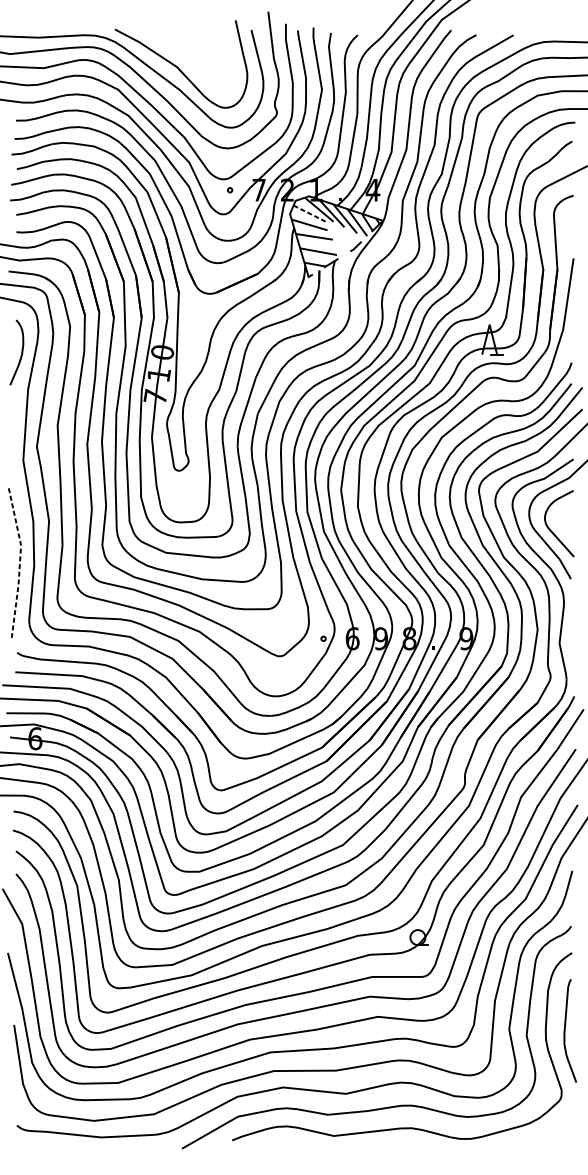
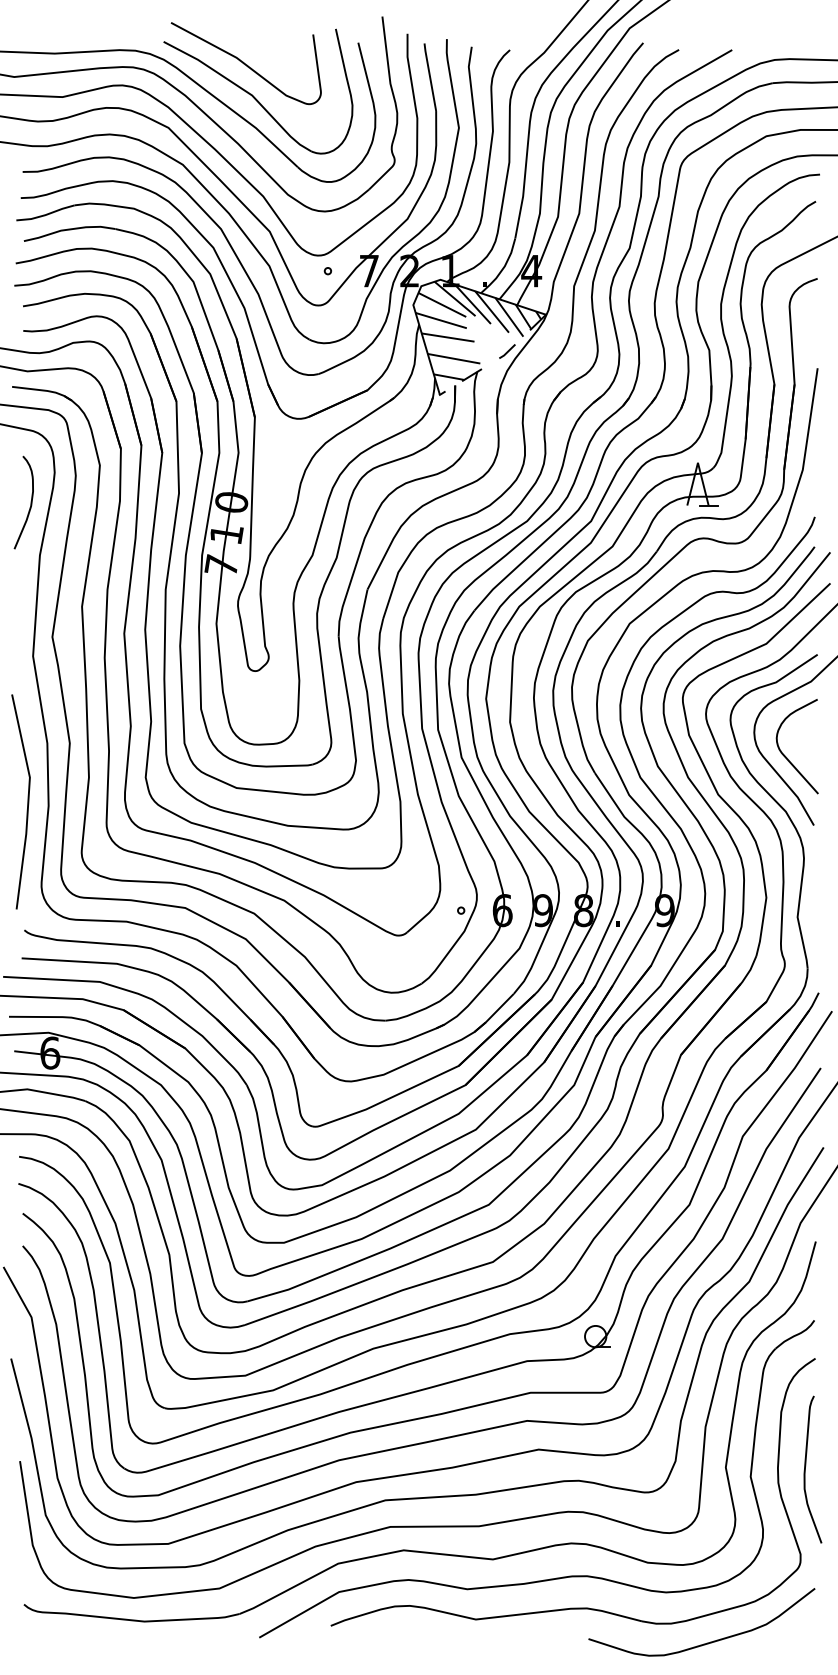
curve: (172, 44) -> (245, 63), added
line: (310, 213) -> (442, 304), dashed -> solid
line: (20, 562) -> (28, 801), dashed -> solid
curve: (496, 1152) -> (707, 1642), added

